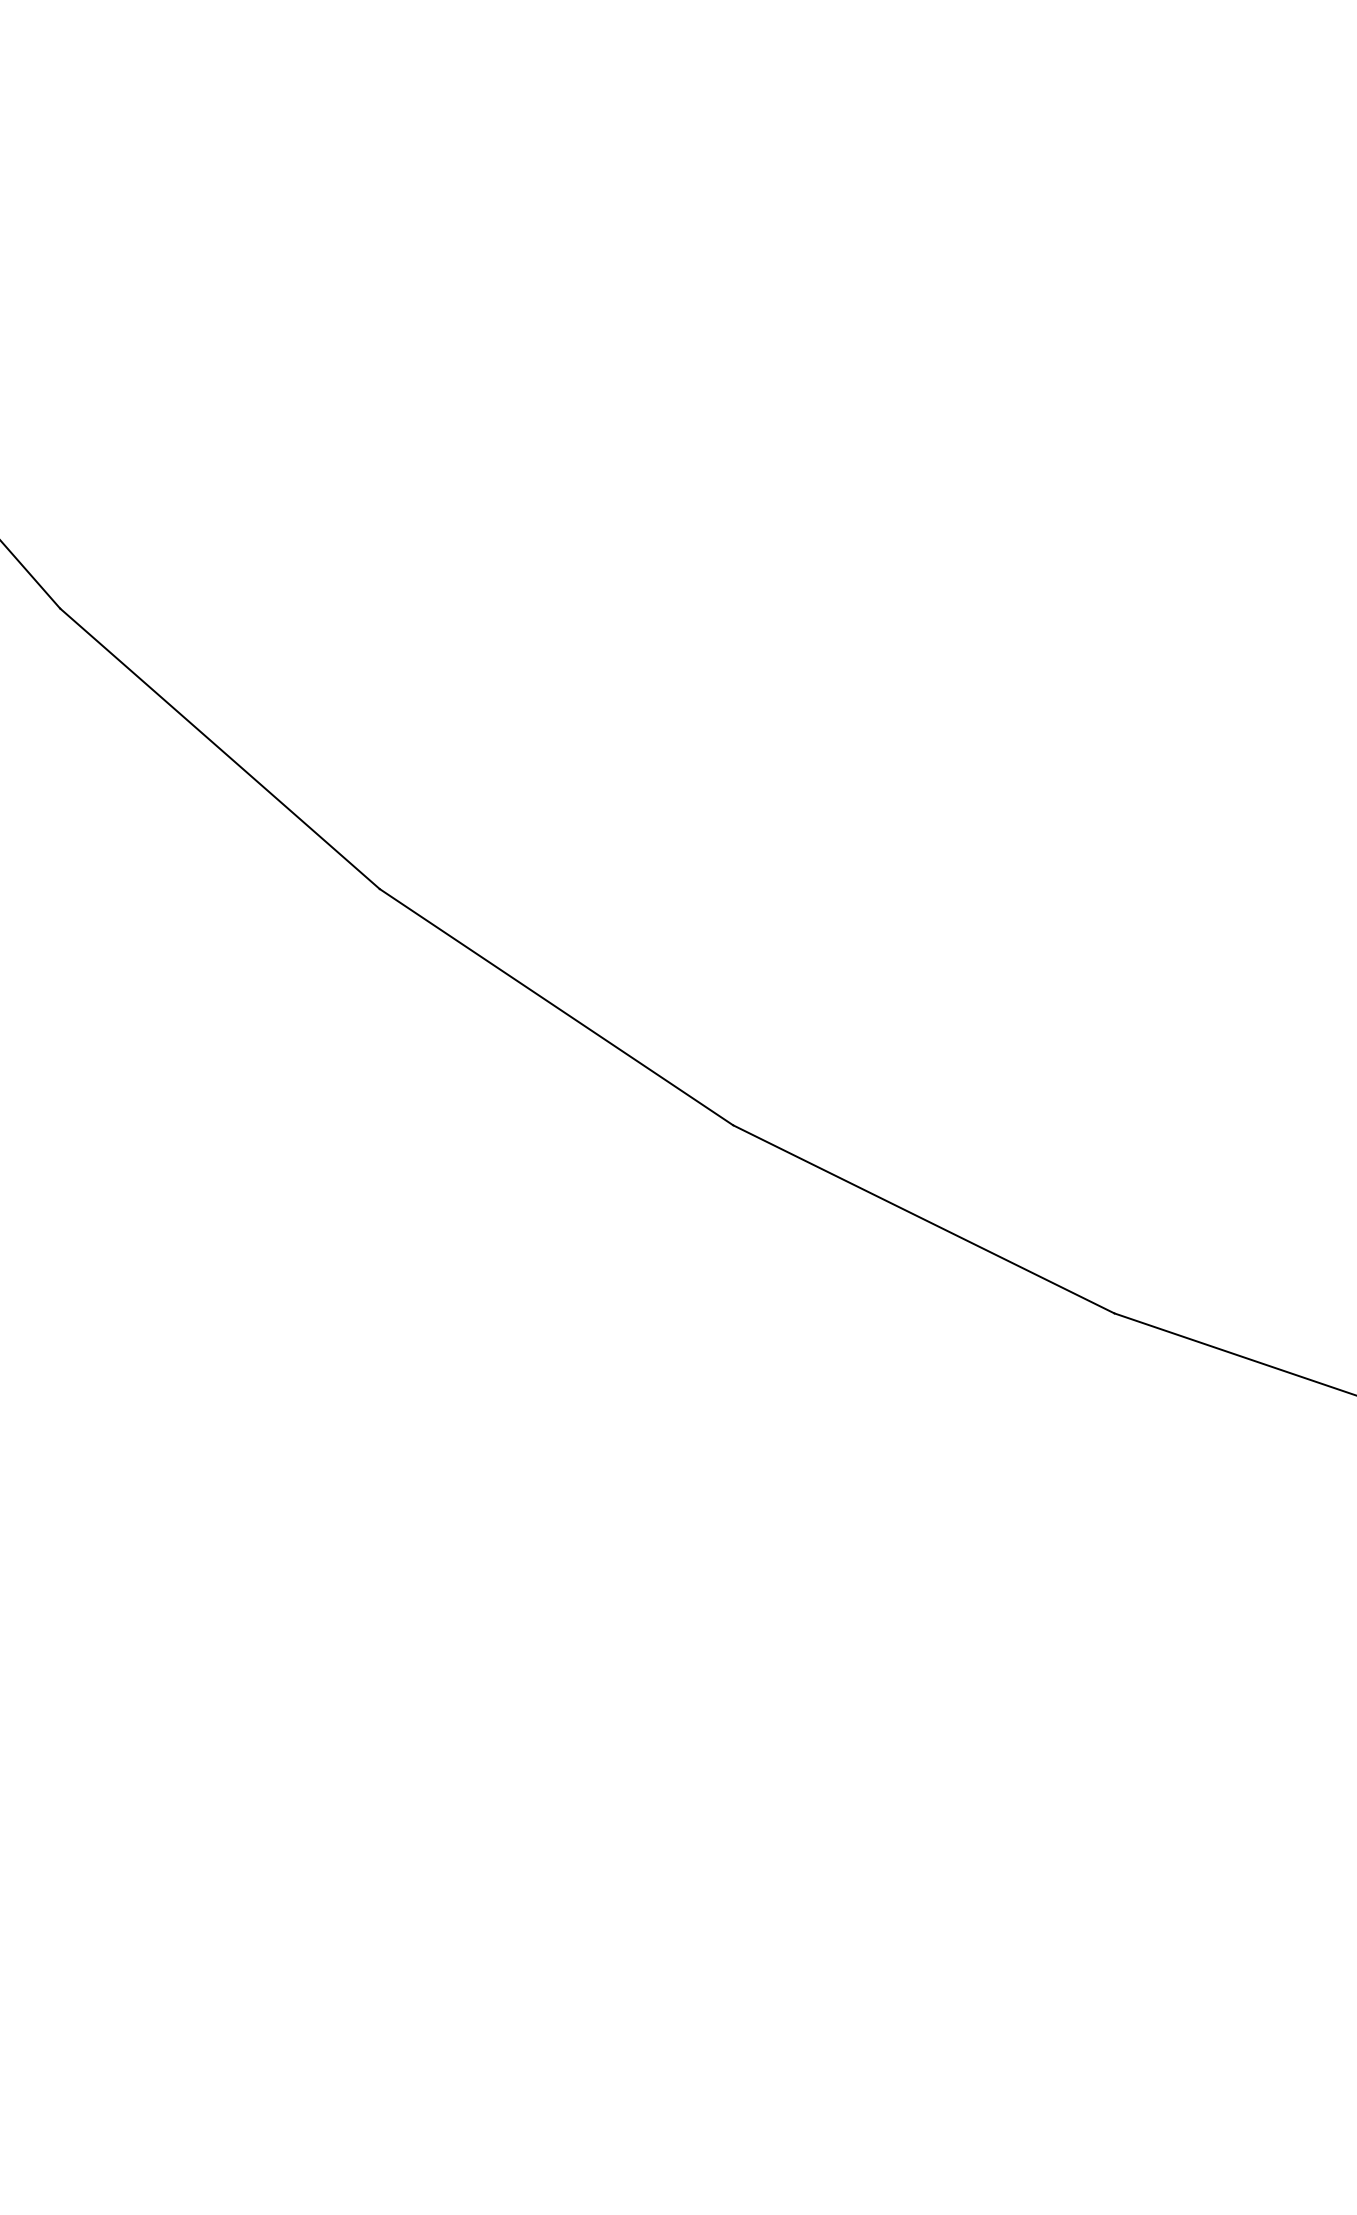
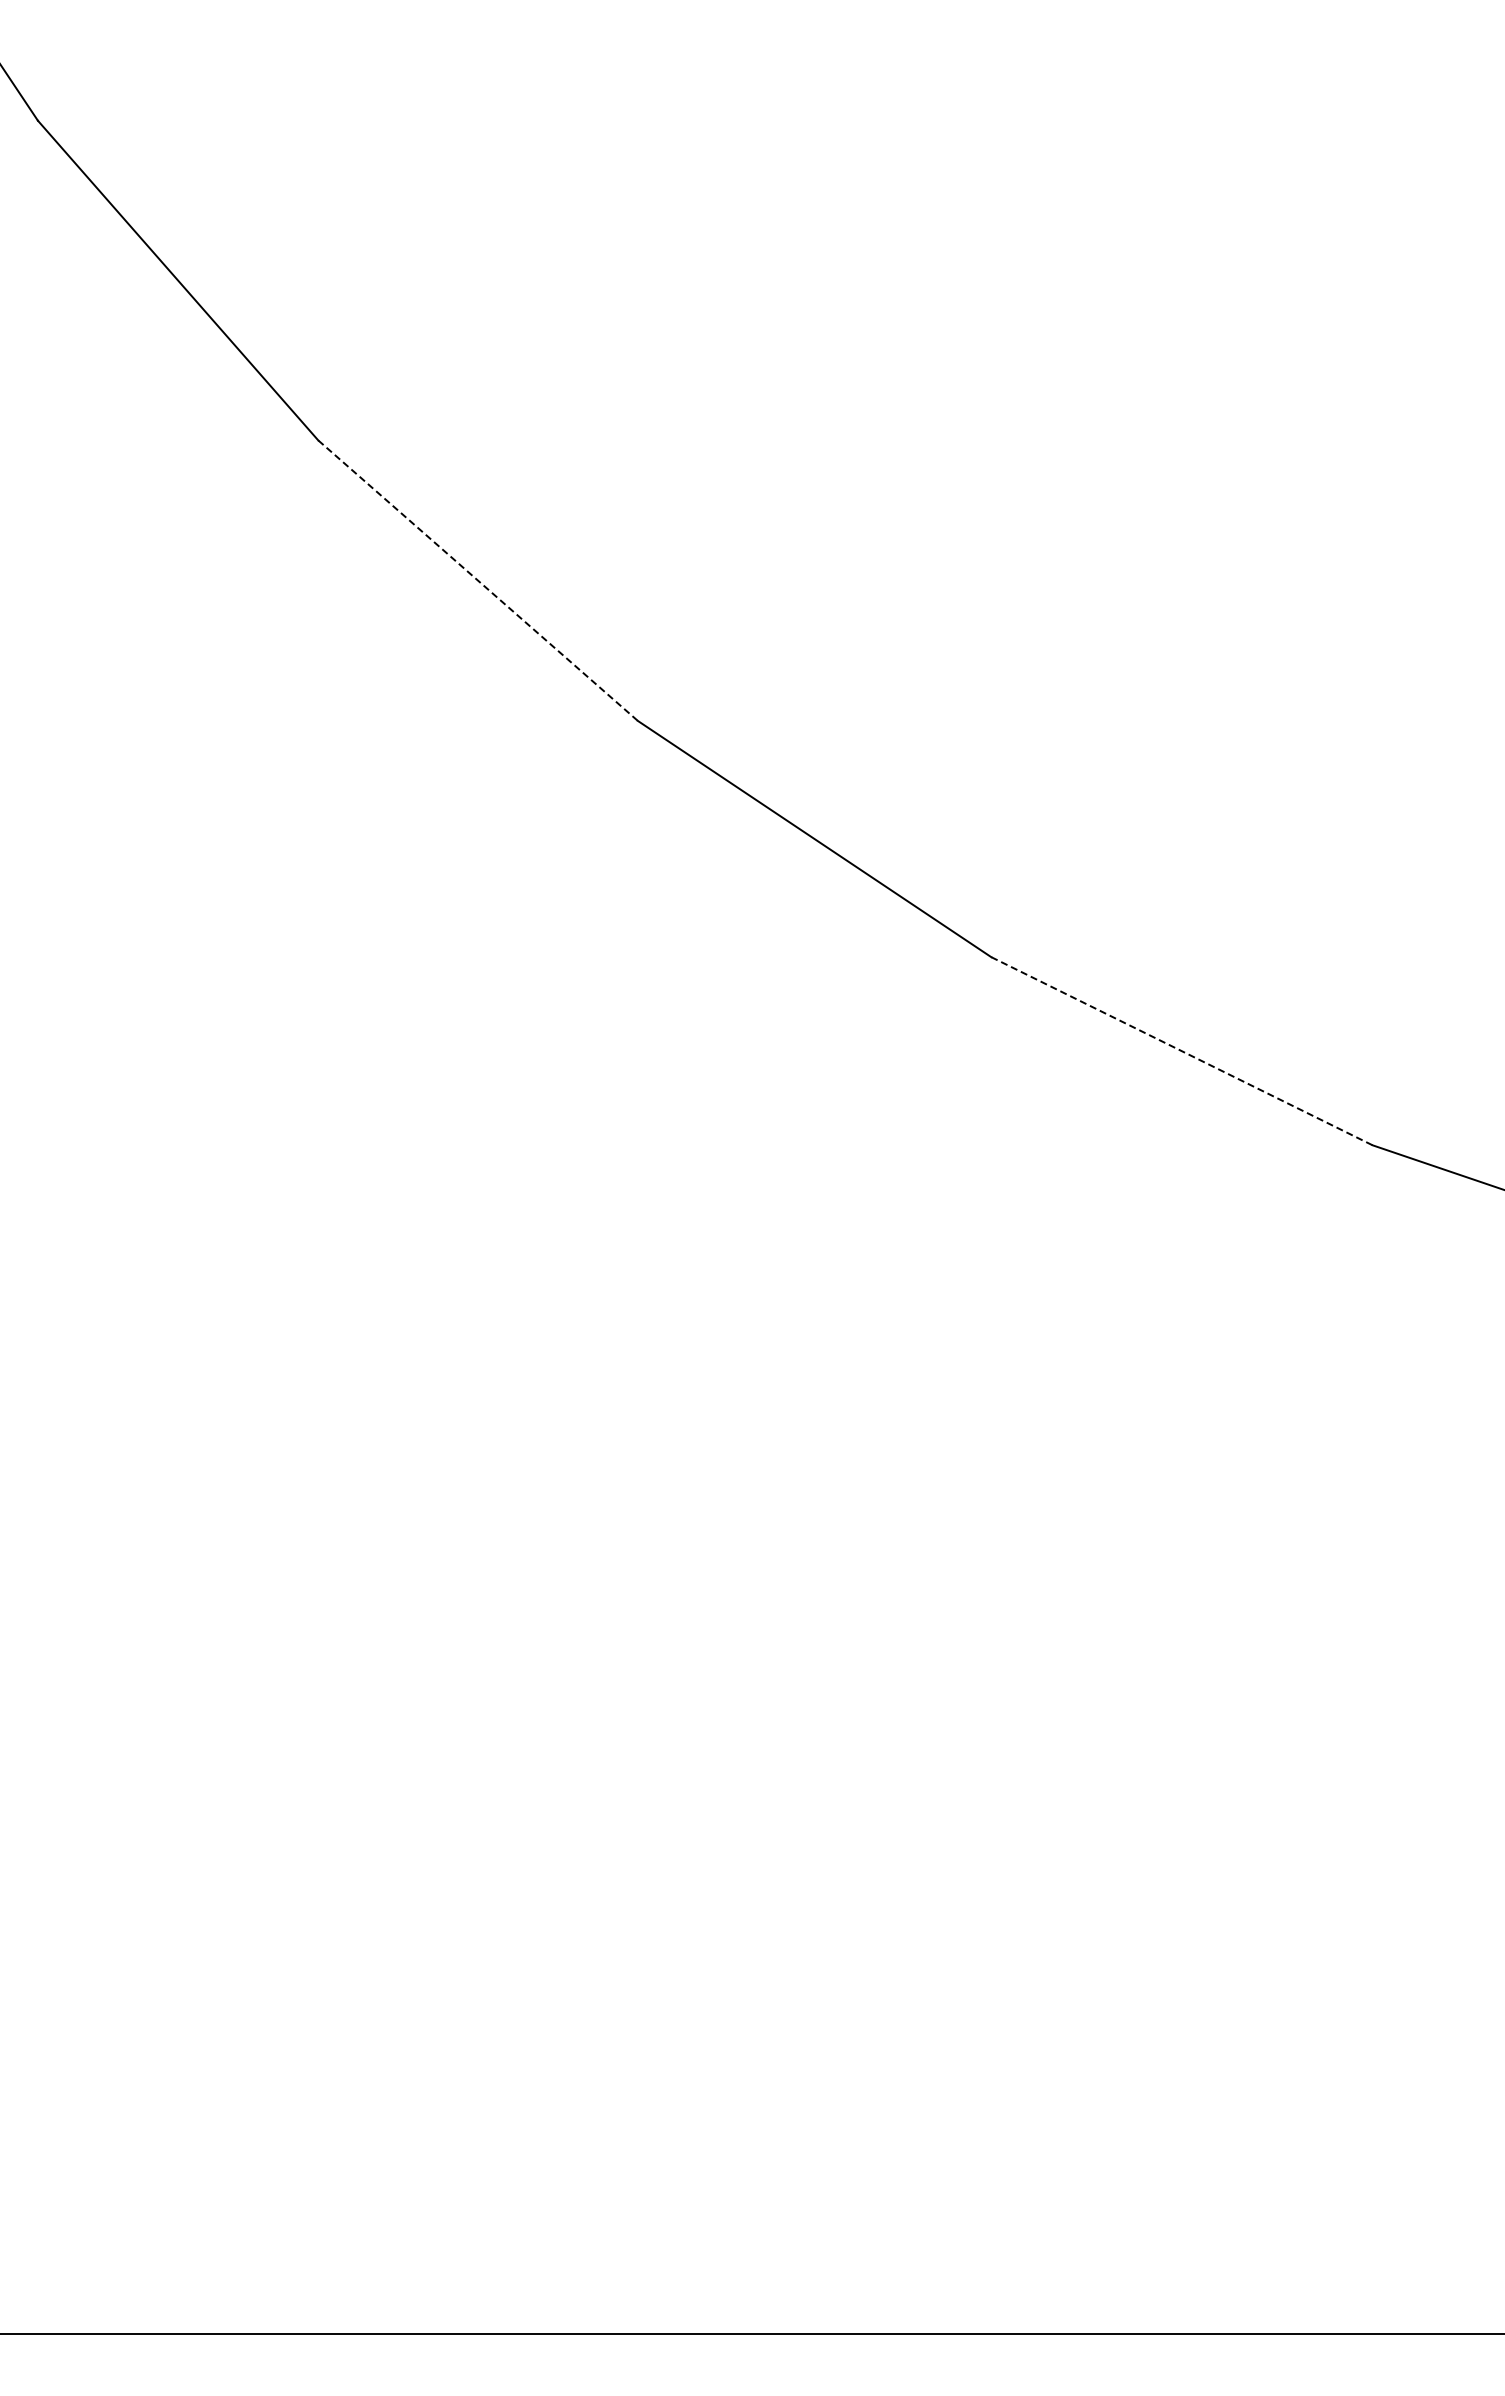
line: (220, 748) -> (478, 580), solid -> dashed
line: (923, 1219) -> (1181, 1051), solid -> dashed

